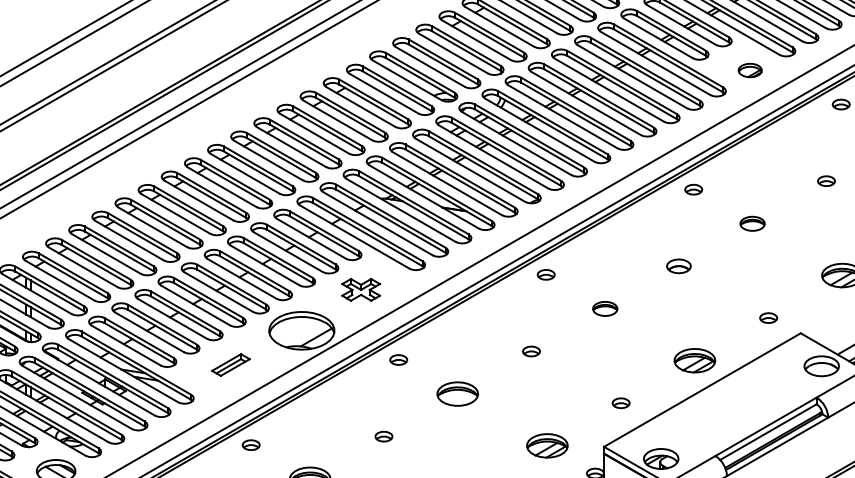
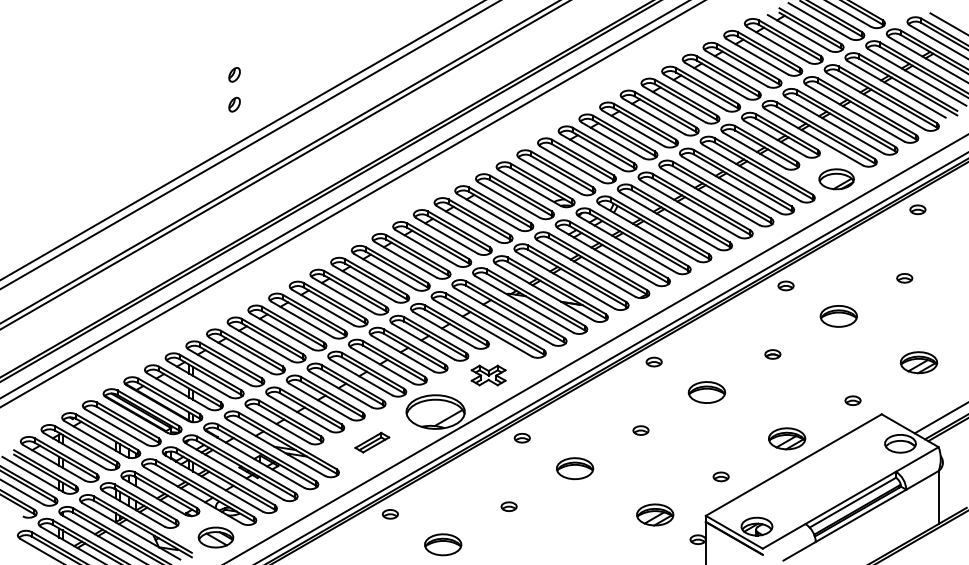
part: (750, 70) -> (836, 179), size x1.67
part: (752, 223) -> (838, 316), size x1.67
part: (678, 266) -> (772, 354), size x0.71
part: (604, 308) -> (706, 392), size x1.67

